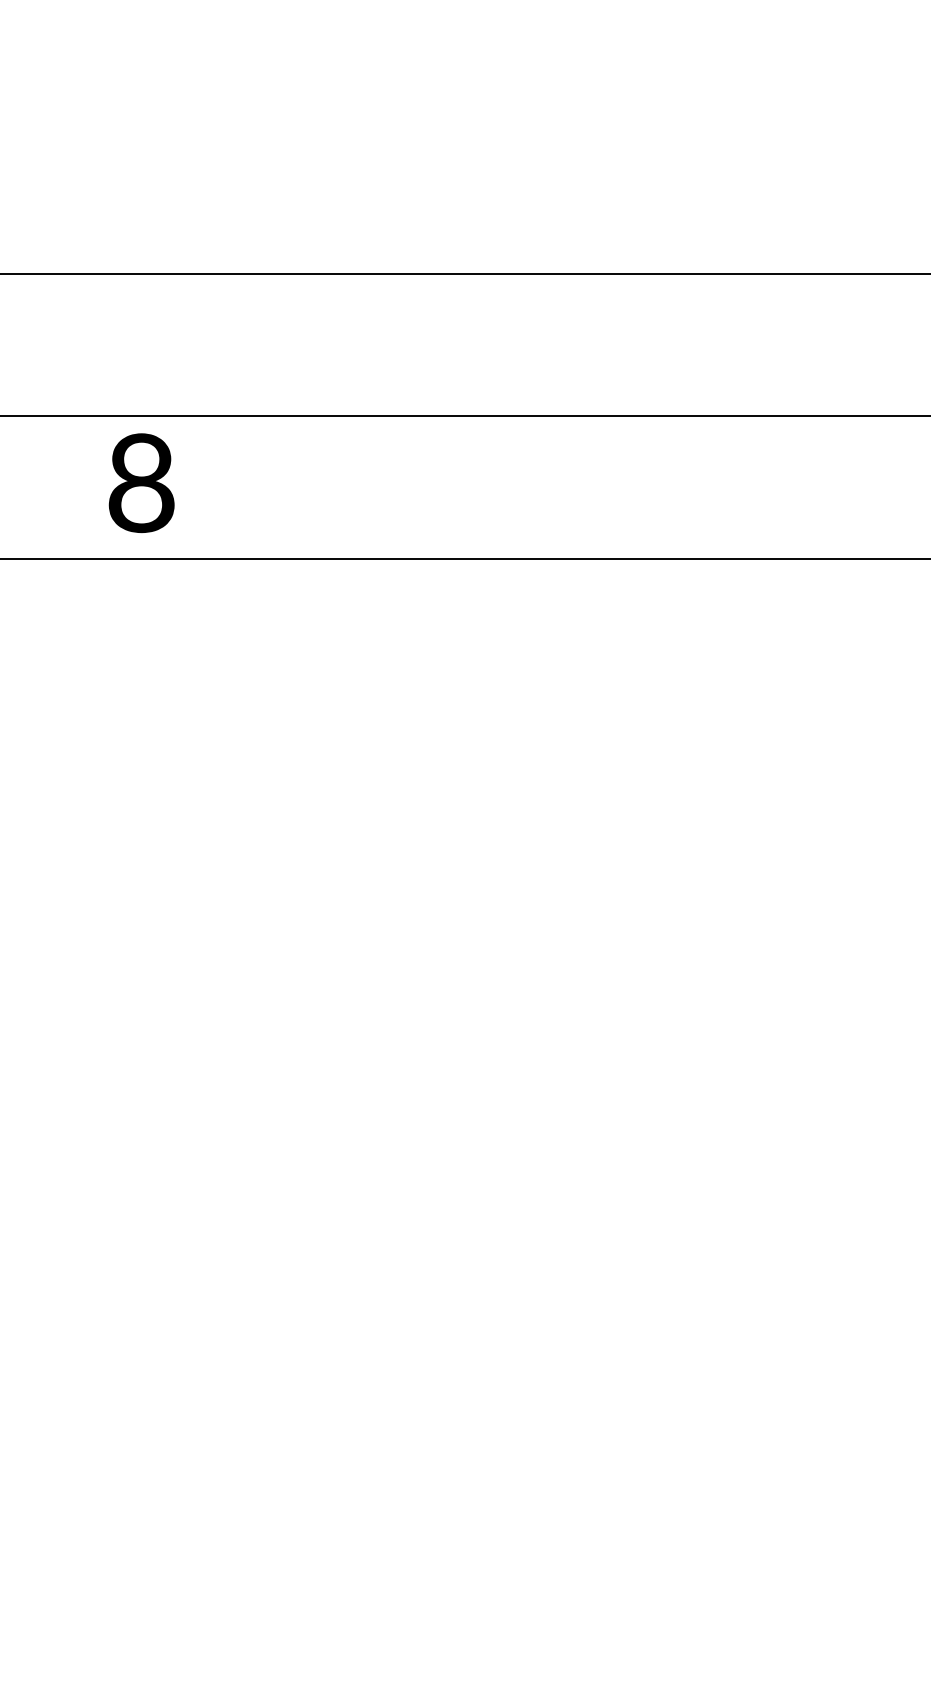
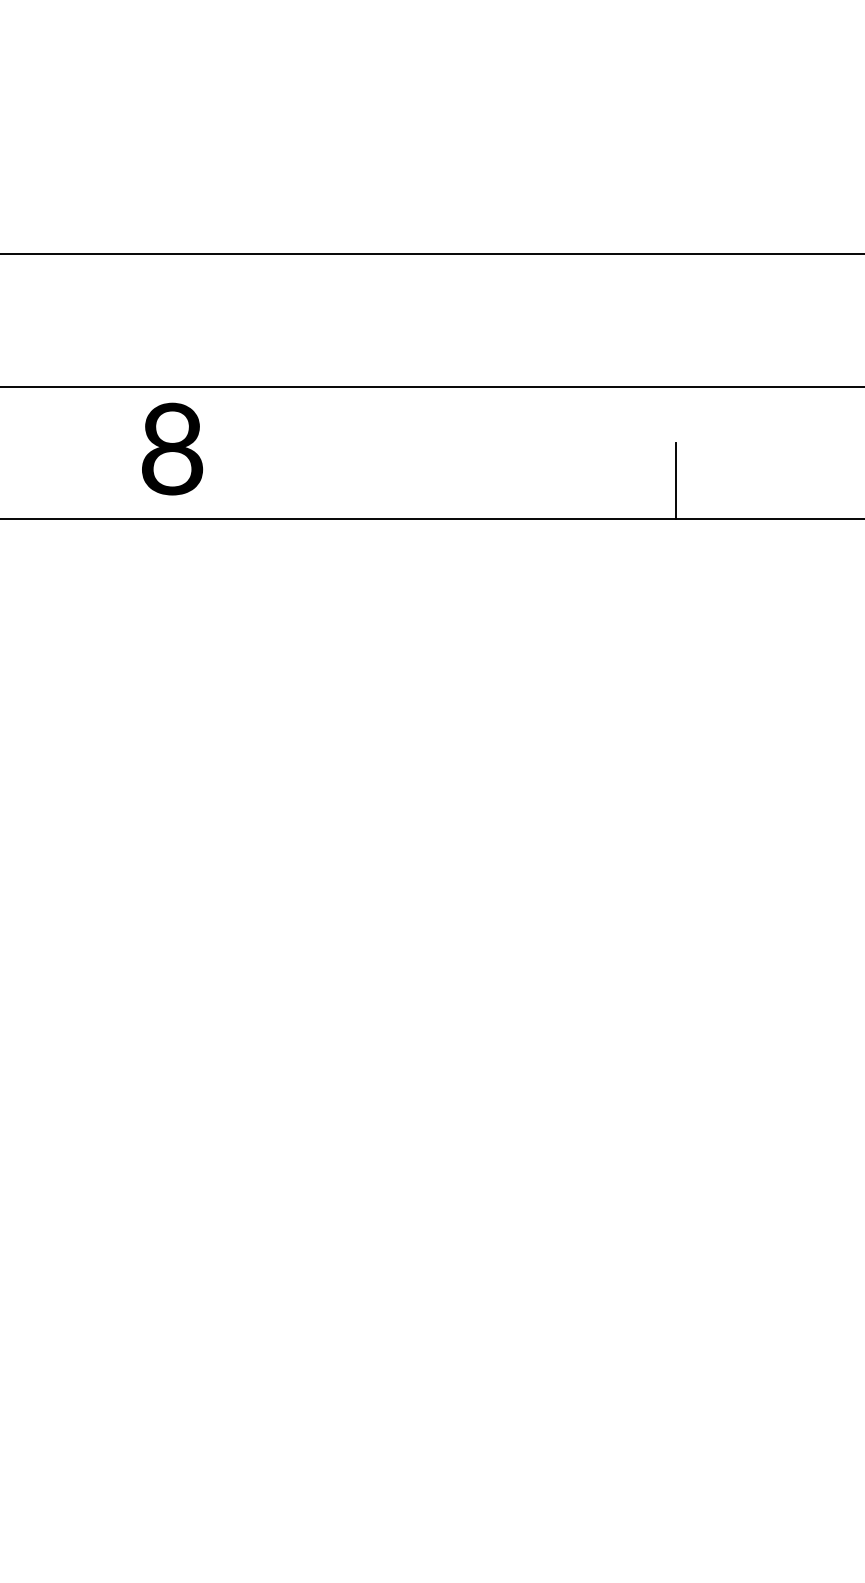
text: (141, 482) -> (172, 448), moved
line: (727, 518) -> (676, 481), added

